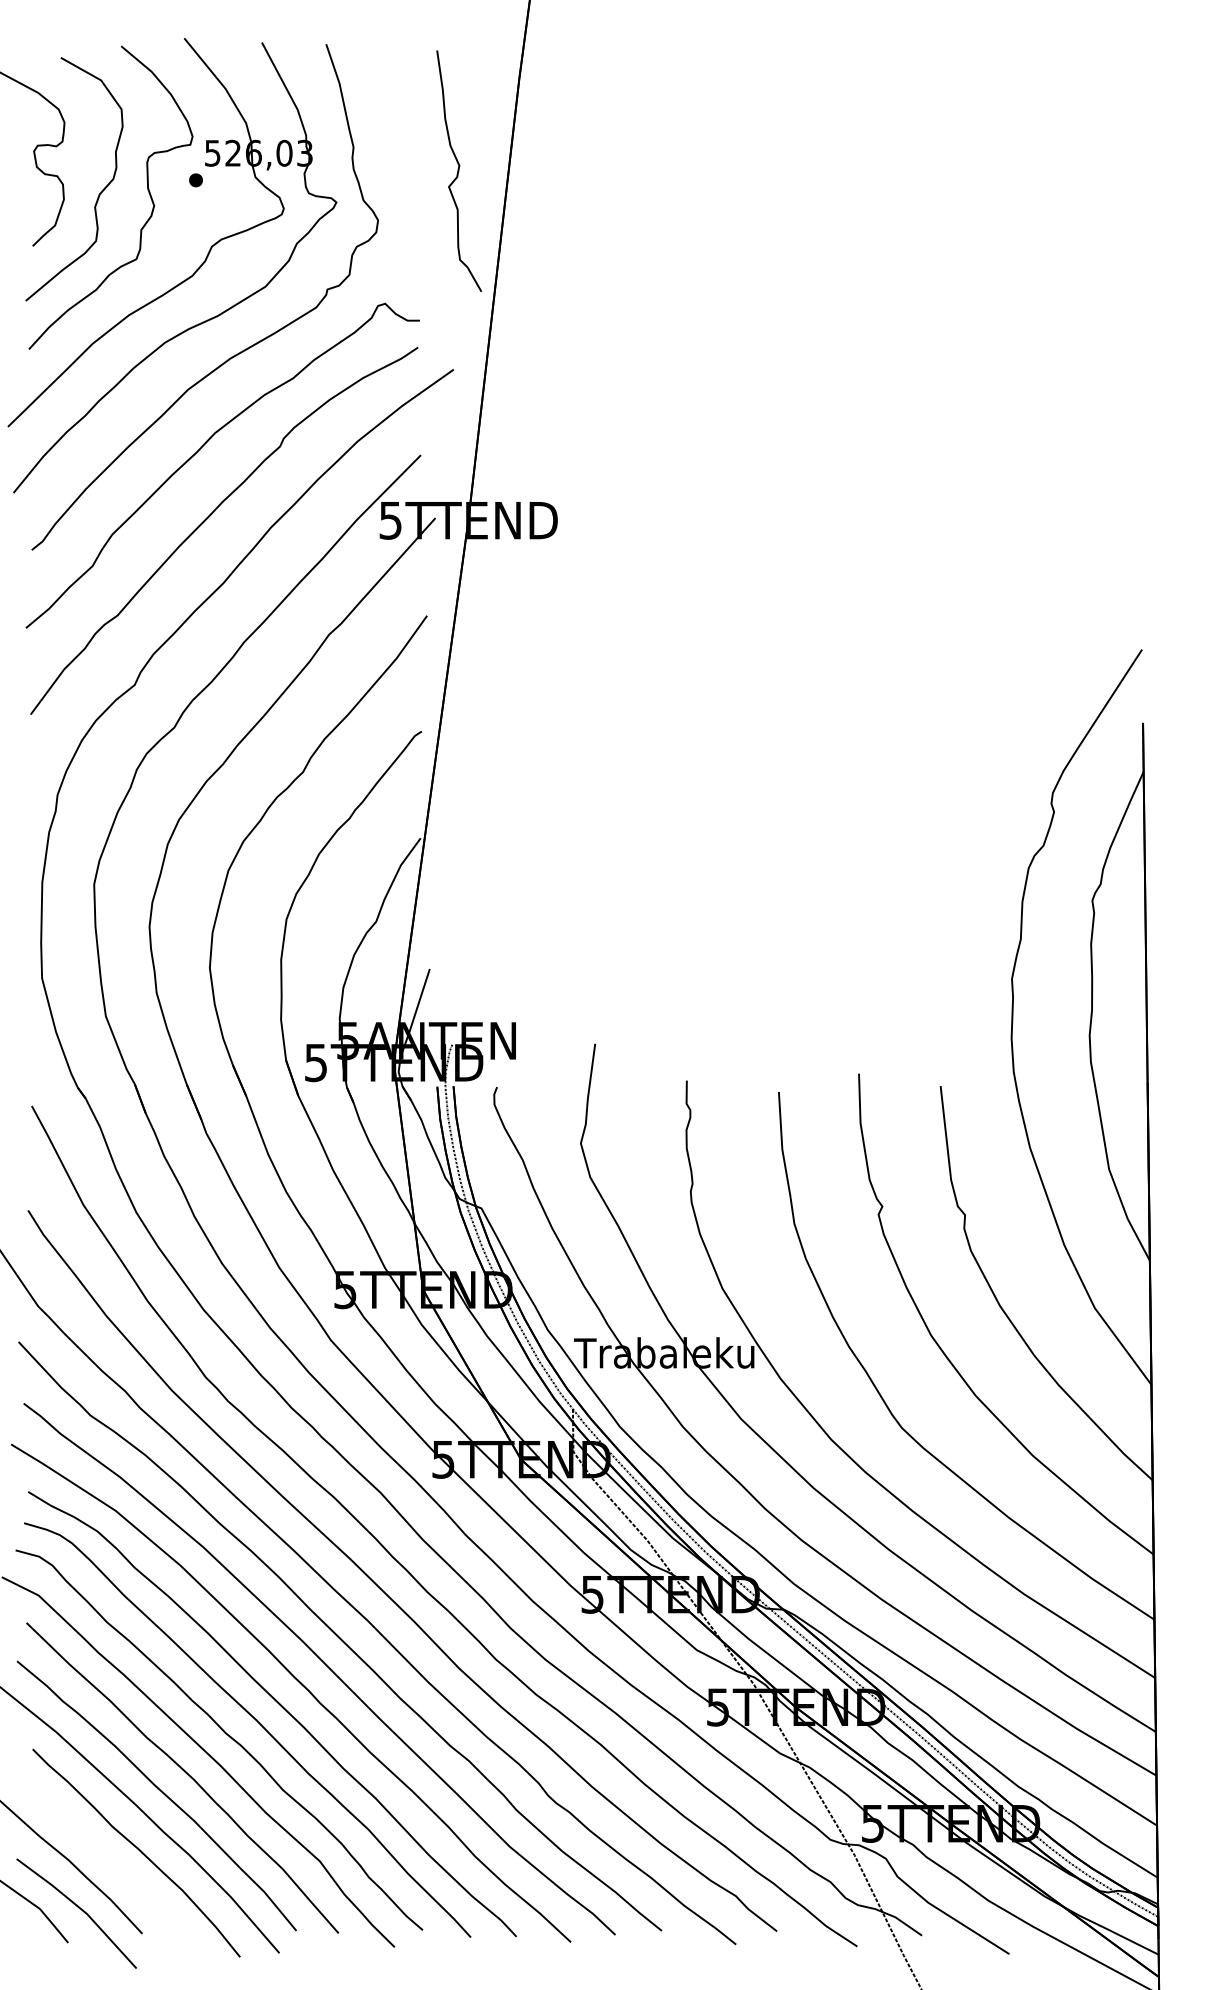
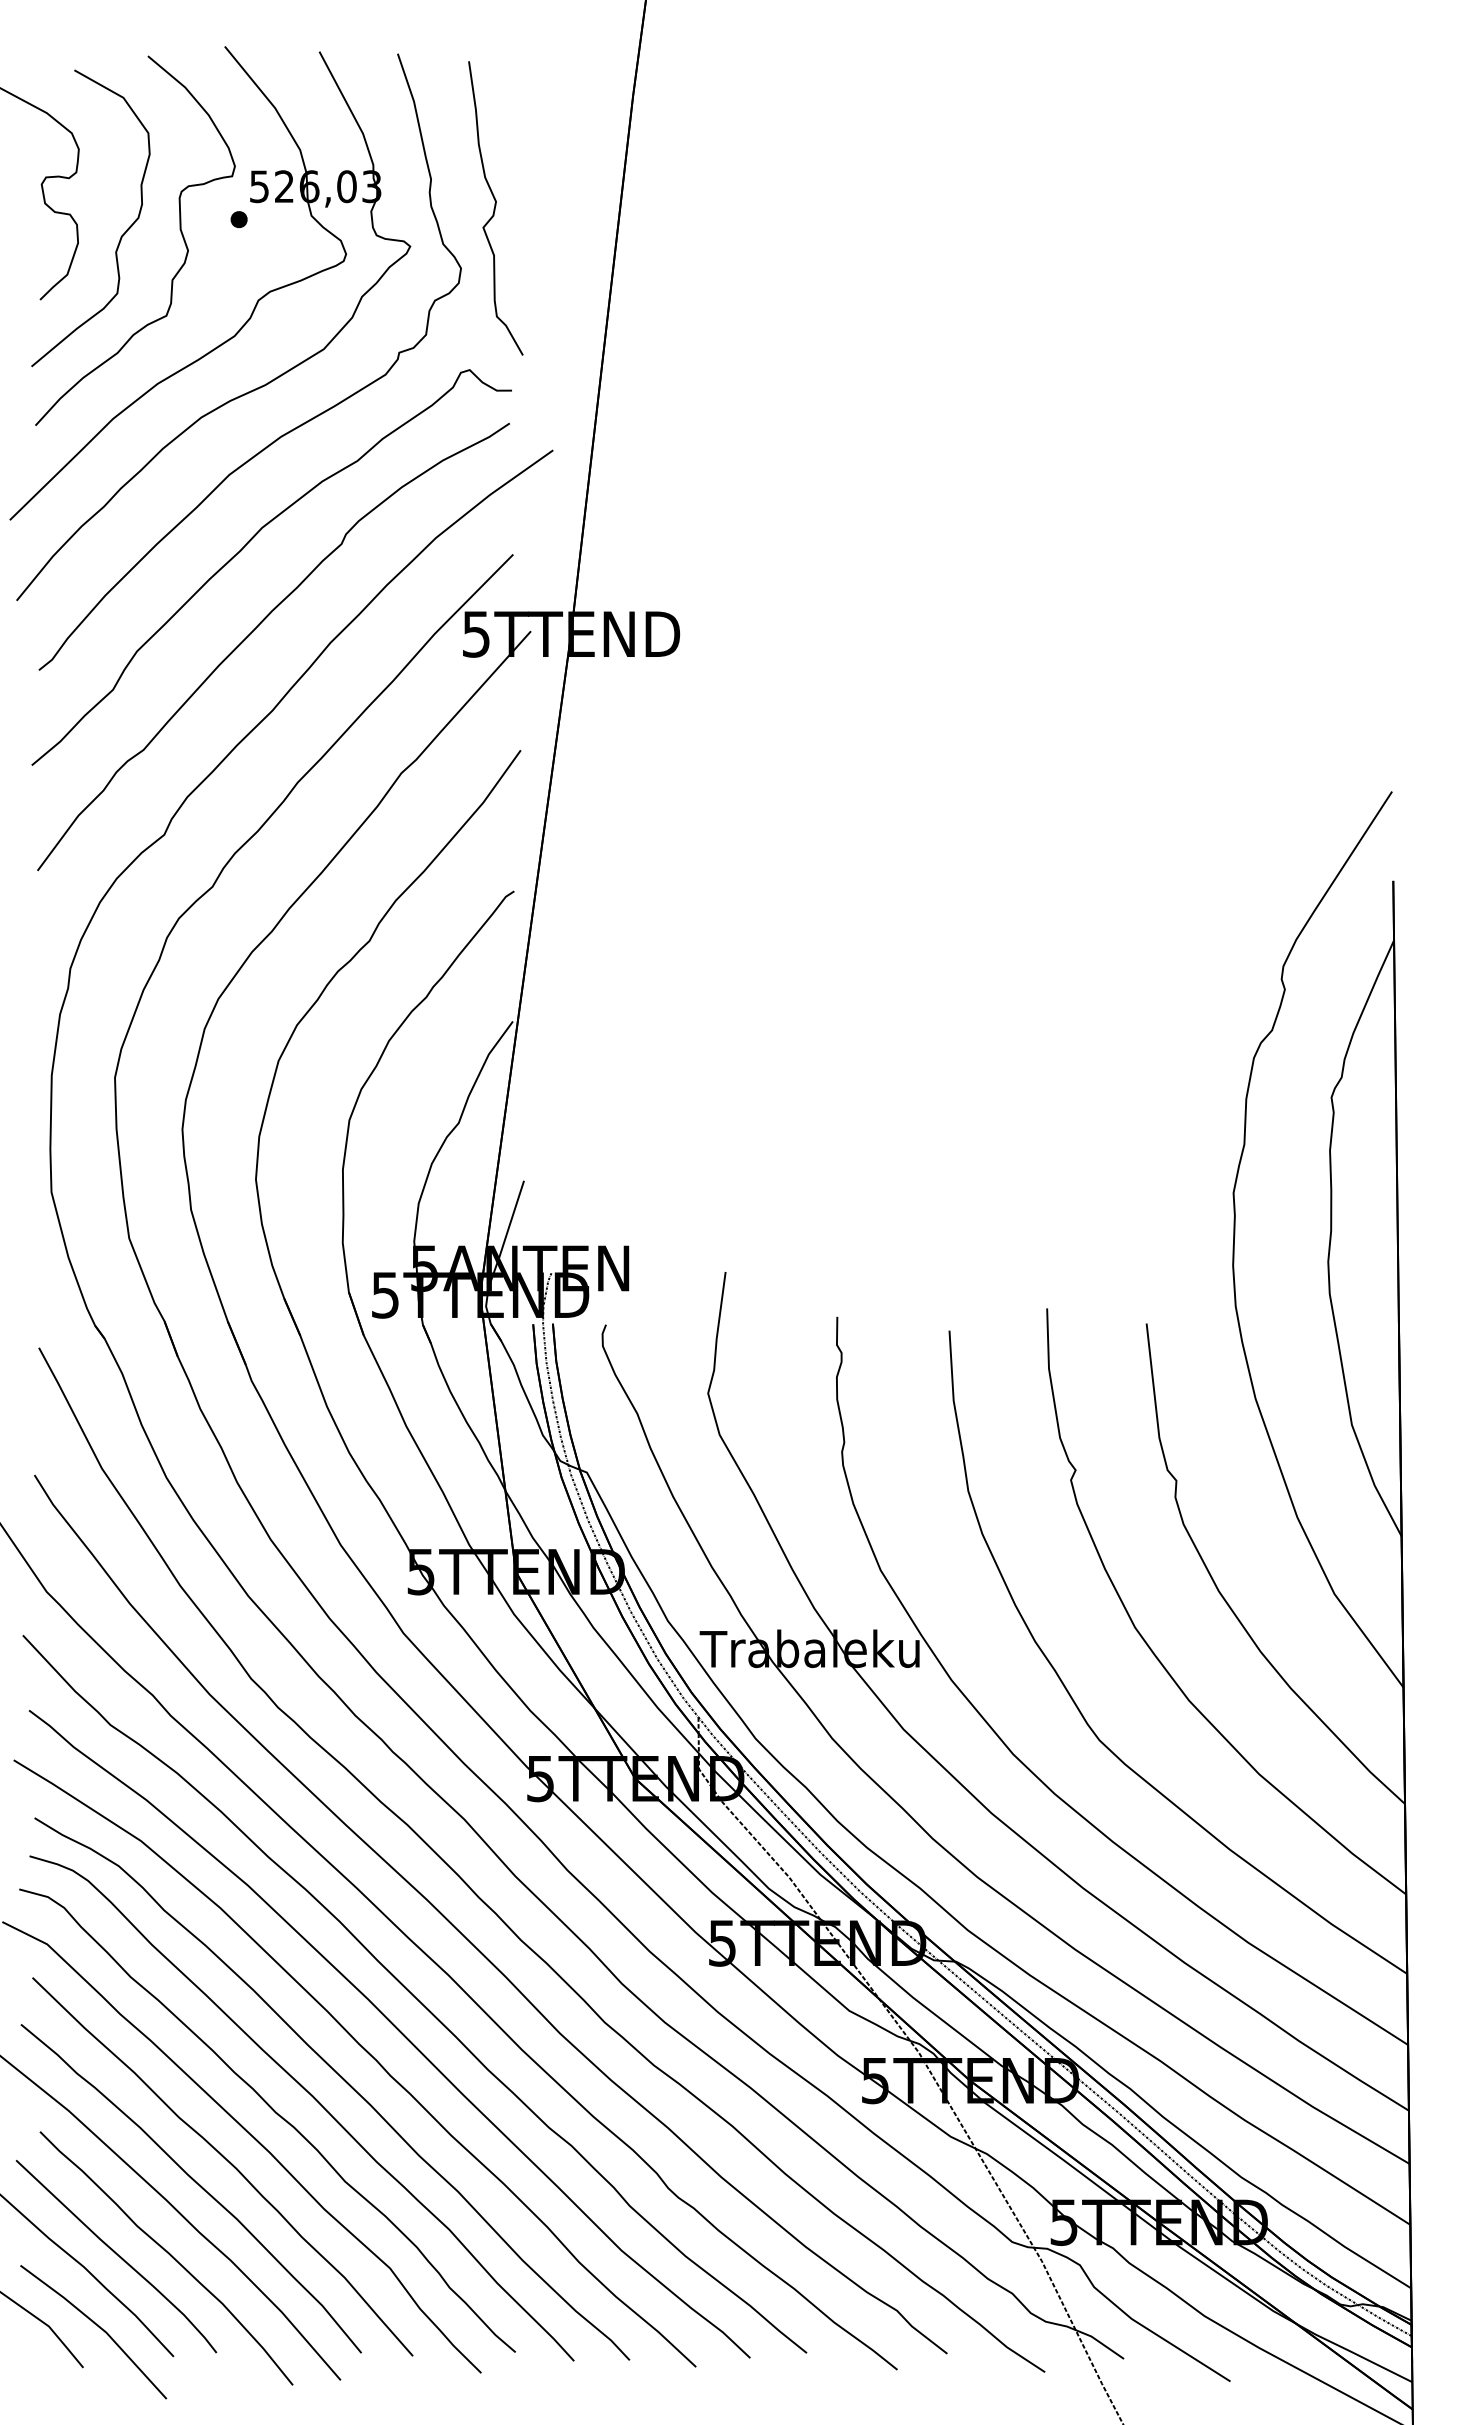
curve: (458, 171) -> (495, 208), moved
curve: (96, 1850) -> (117, 2255), added

